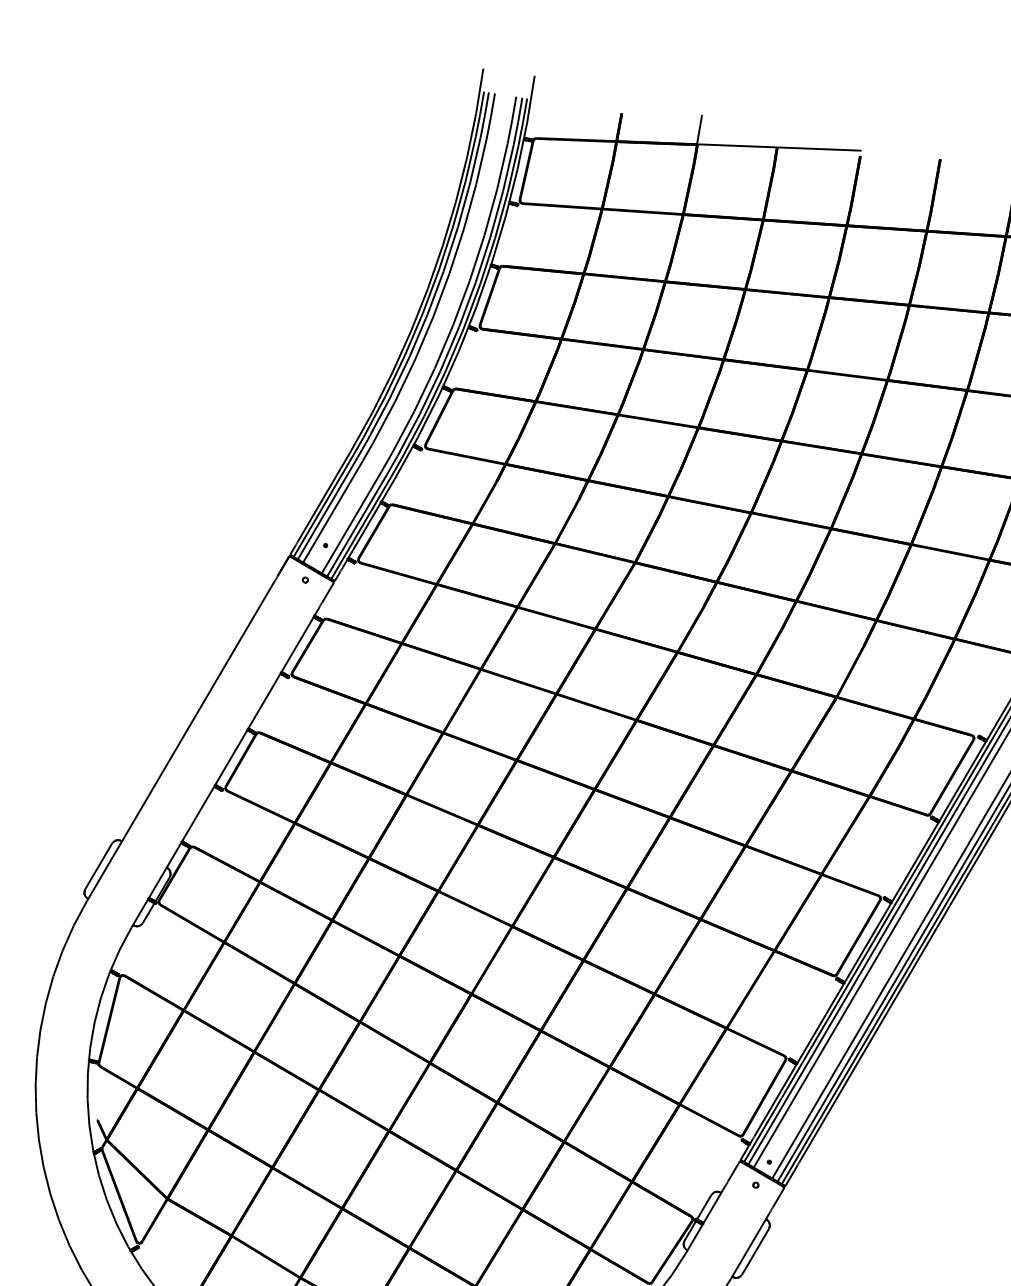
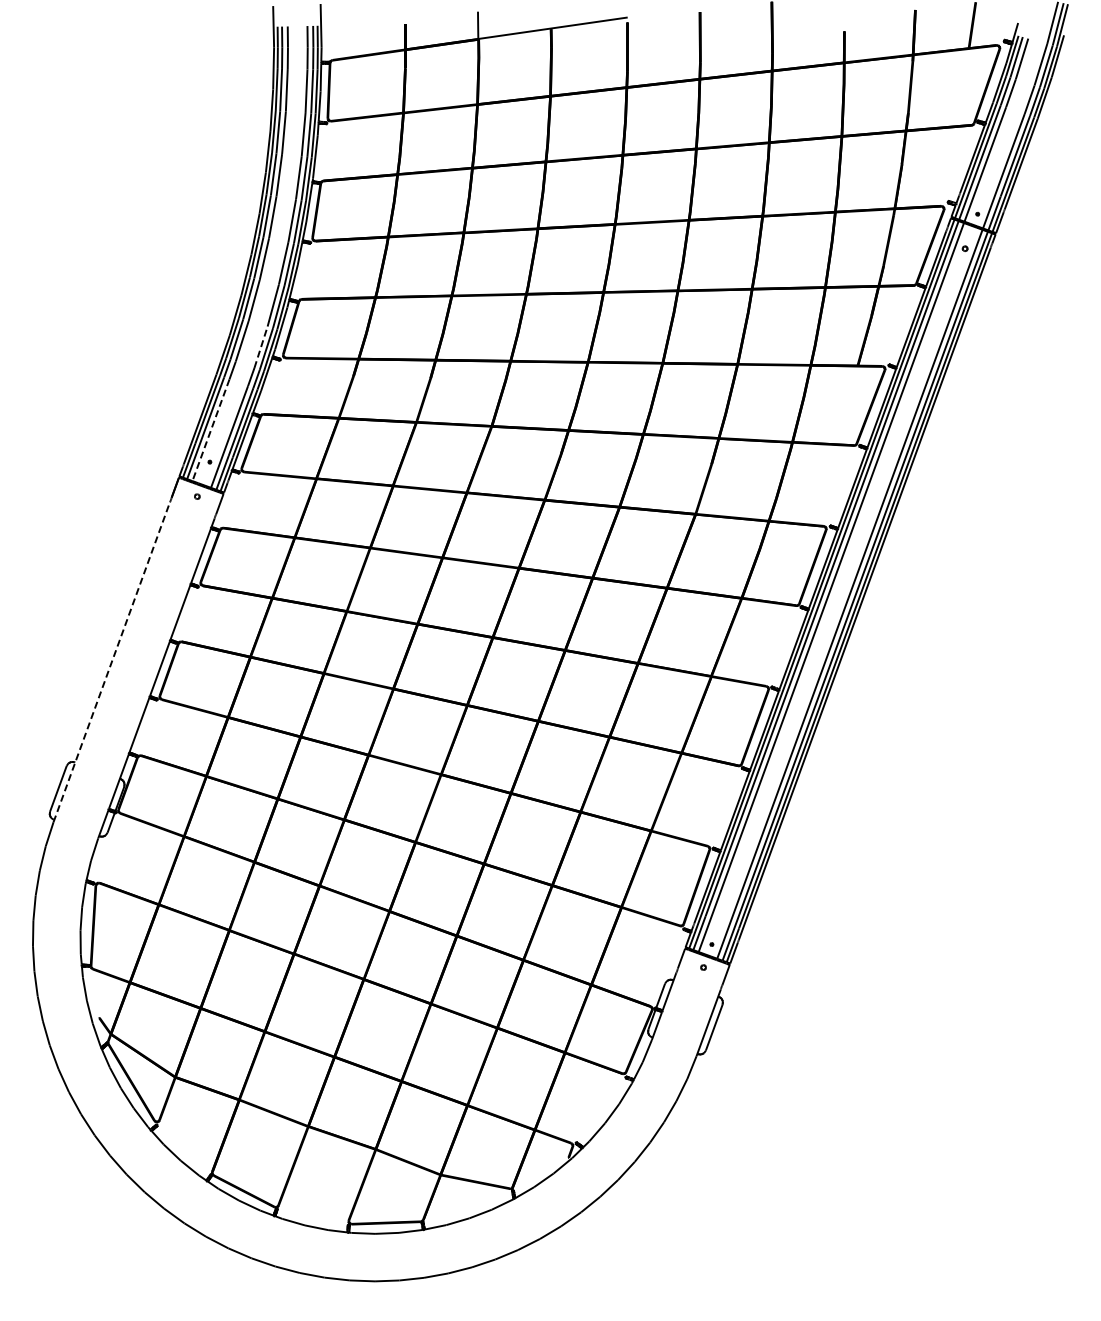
line: (403, 432) -> (261, 347), solid -> dashed
line: (332, 511) -> (210, 430), solid -> dashed
line: (180, 740) -> (111, 661), solid -> dashed

